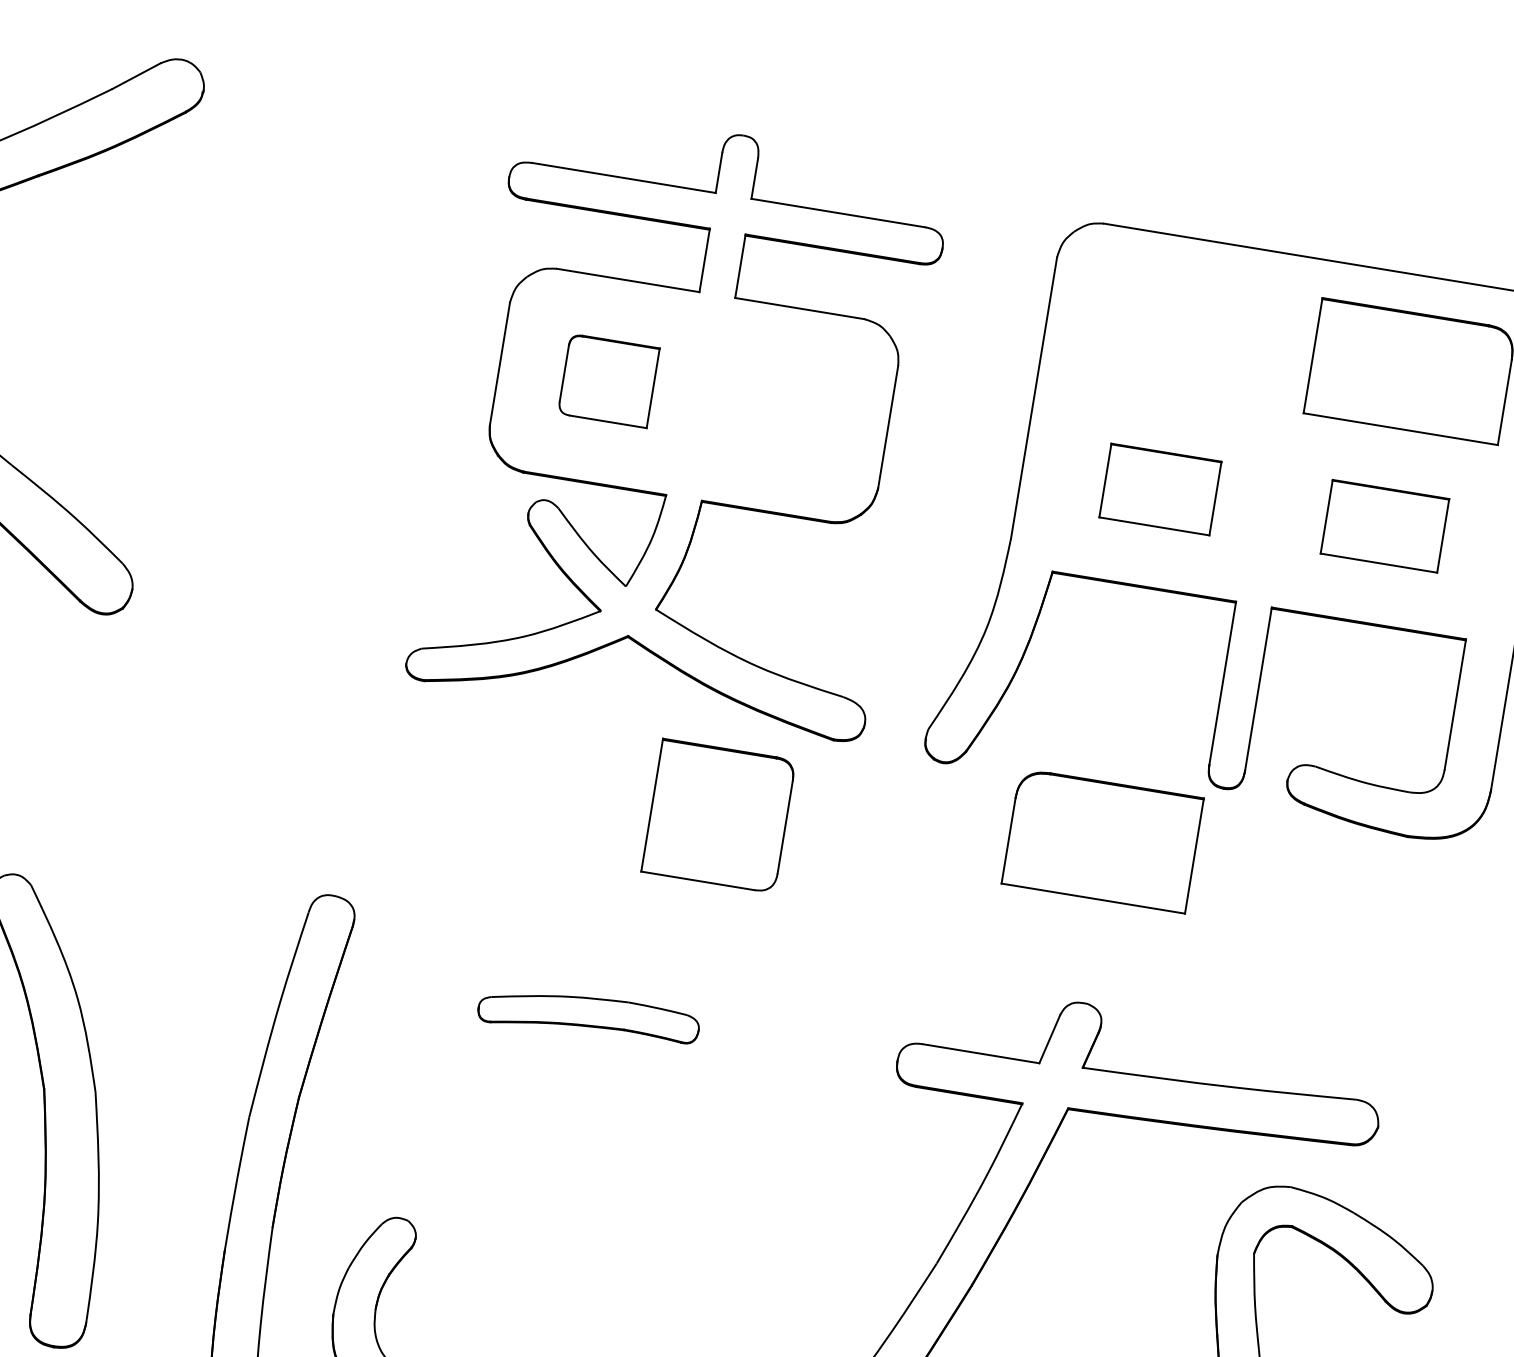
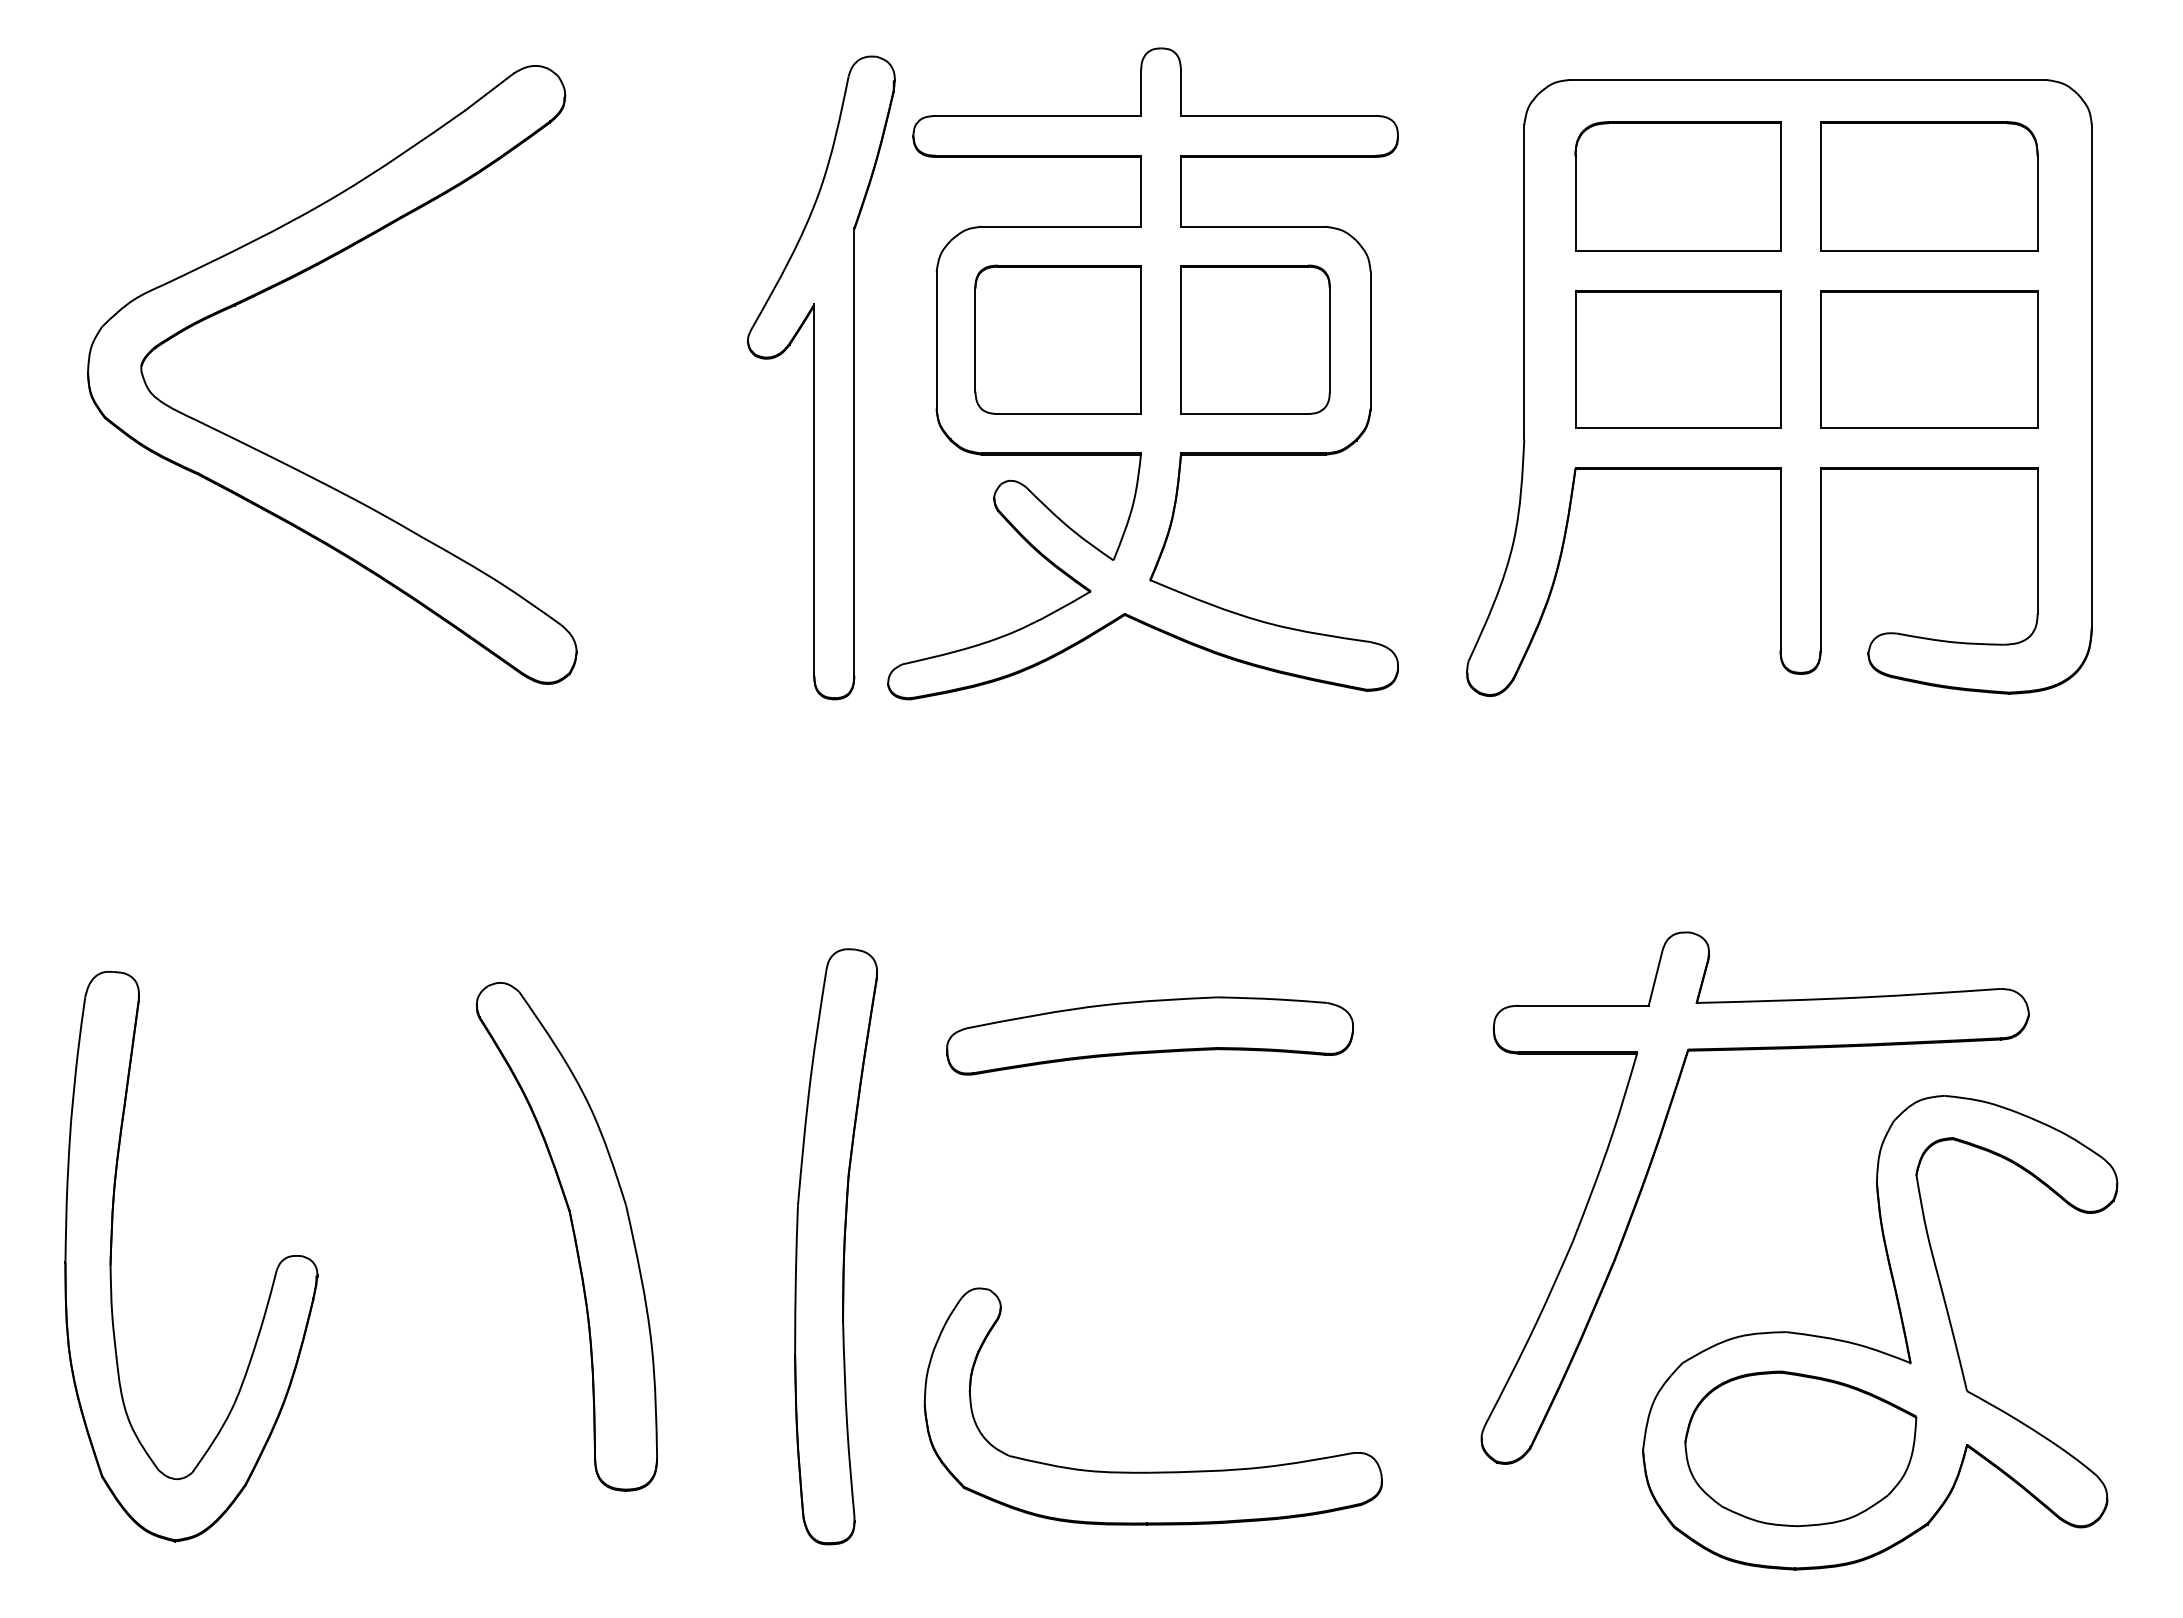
part: (391, 380) -> (821, 377), added
part: (608, 380) -> (1057, 339), size x1.67
part: (1160, 489) -> (1678, 359), size x1.67
part: (1385, 526) -> (1929, 359), size x1.67
part: (718, 815) -> (1255, 339), moved
part: (1102, 840) -> (1677, 186), moved
part: (588, 1016) -> (1149, 1035), size x1.67

